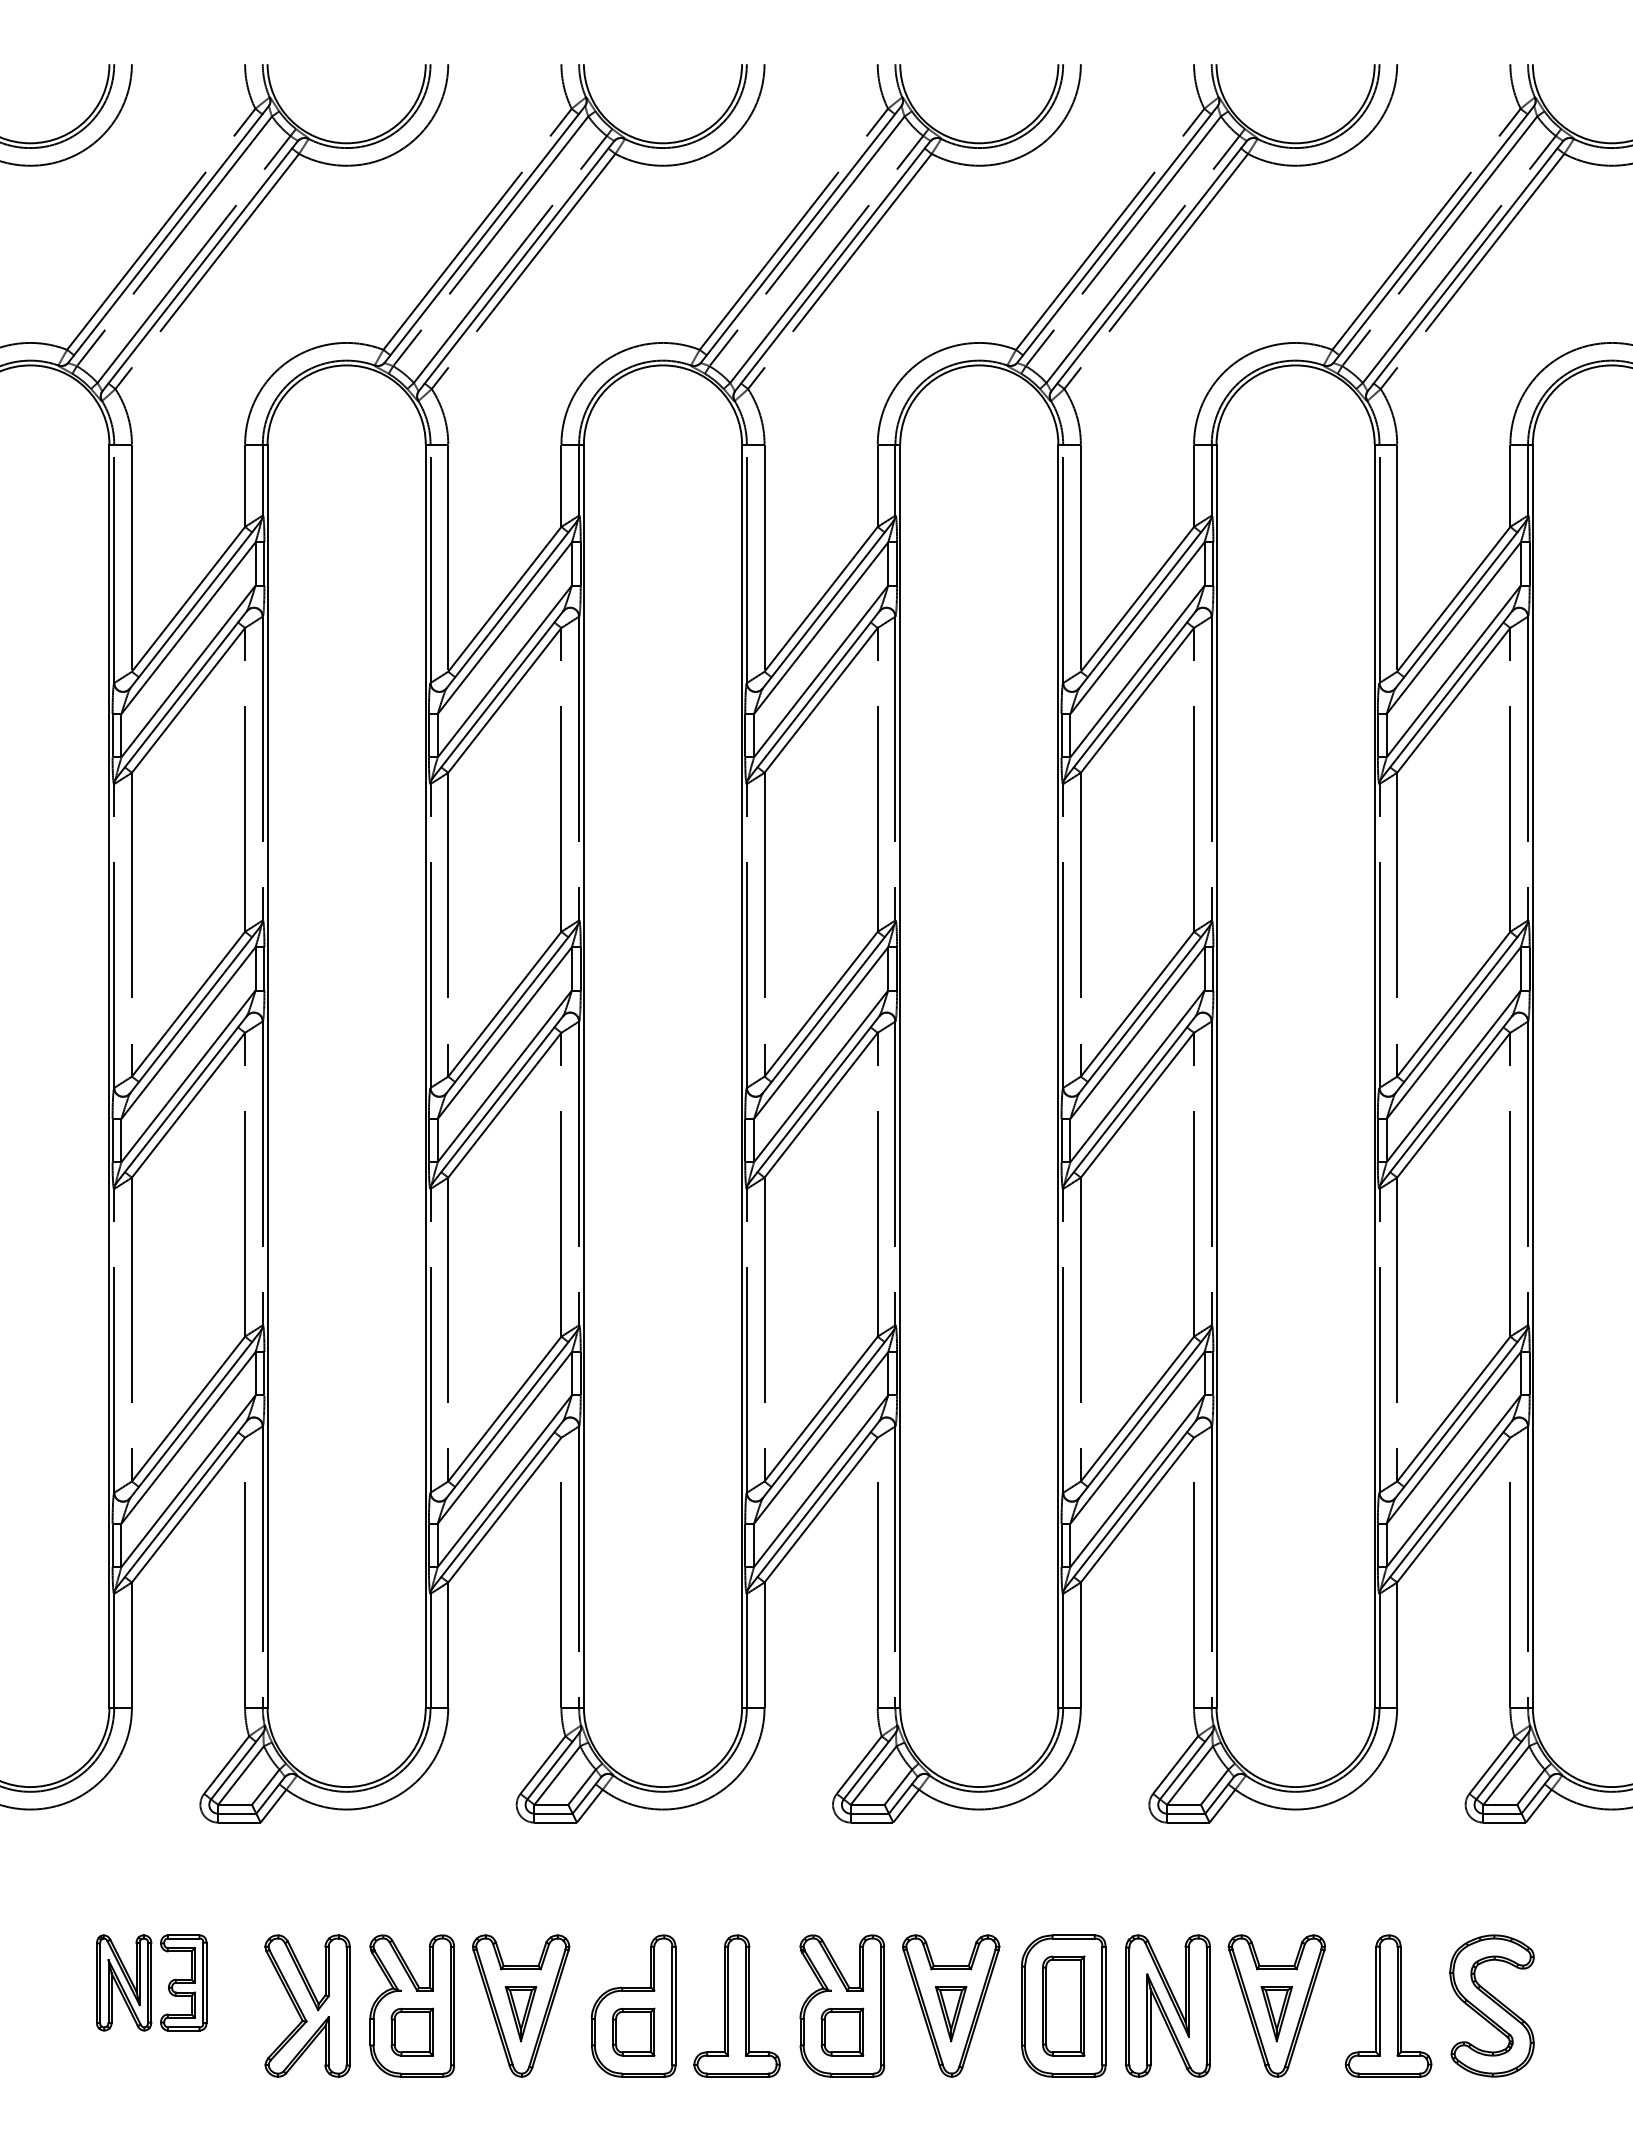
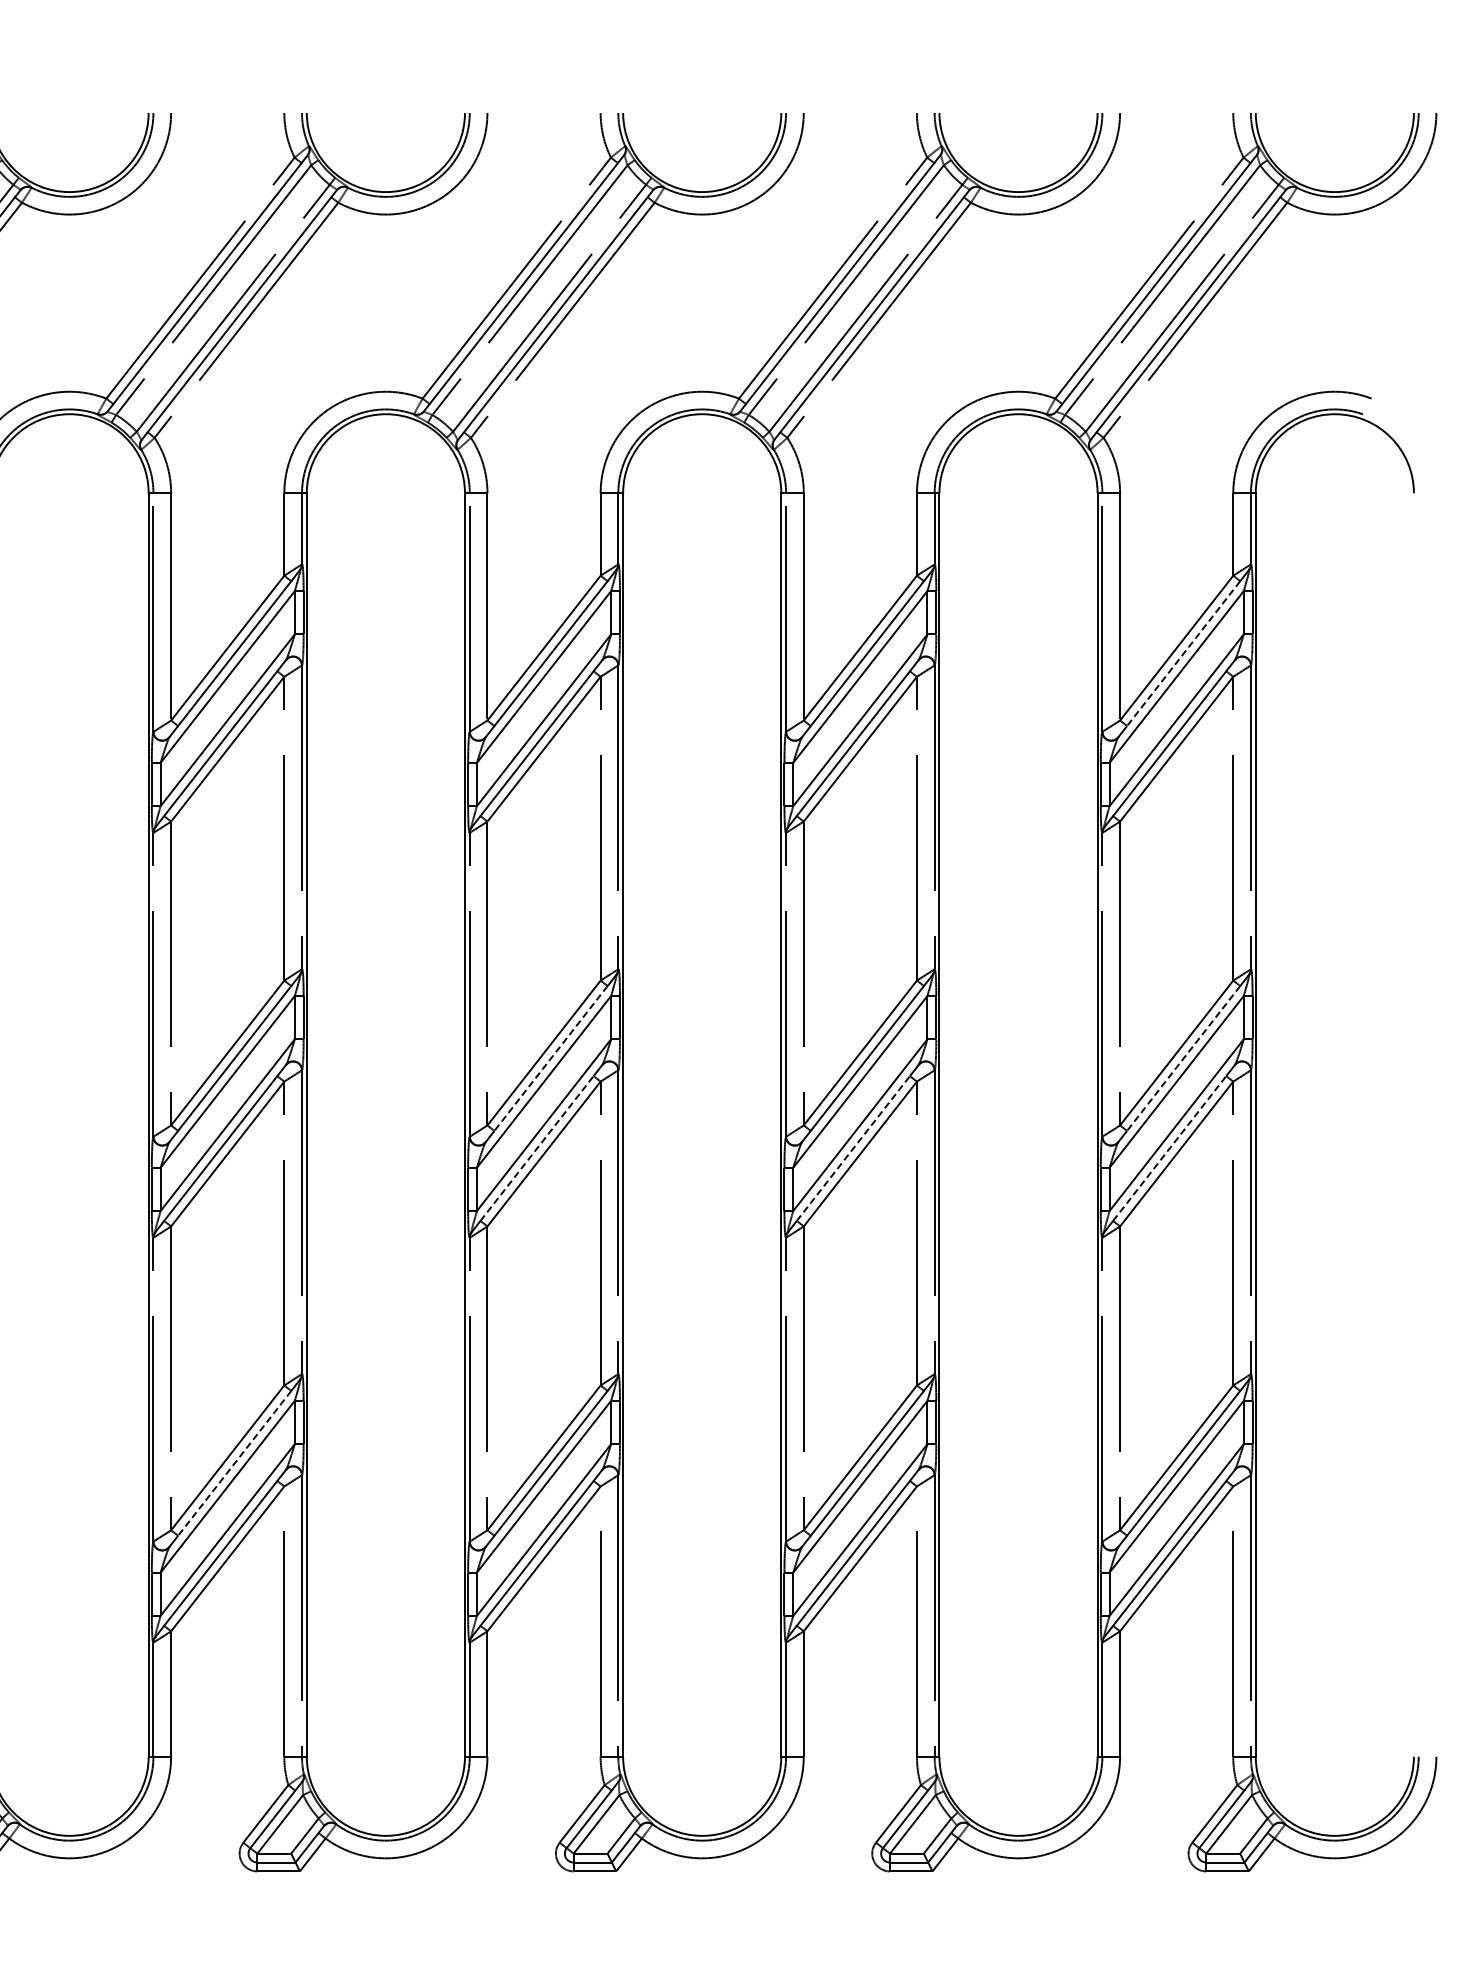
line: (1460, 604) -> (1183, 653), solid -> dashed
line: (828, 1009) -> (551, 1058), solid -> dashed
line: (1460, 1009) -> (1183, 1058), solid -> dashed
line: (814, 1099) -> (537, 1148), solid -> dashed
line: (1130, 1099) -> (853, 1148), solid -> dashed
line: (1446, 1099) -> (1169, 1148), solid -> dashed
line: (511, 1414) -> (234, 1463), solid -> dashed

